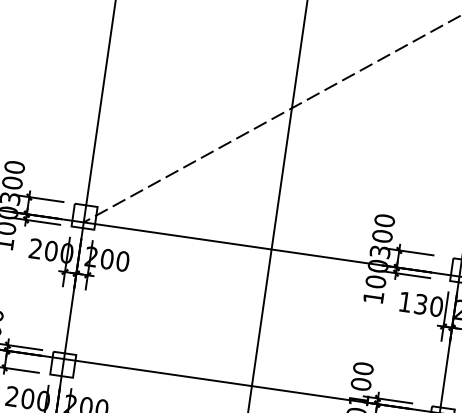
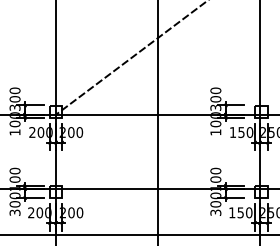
text: (420, 304) -> (241, 132), 130 -> 150

